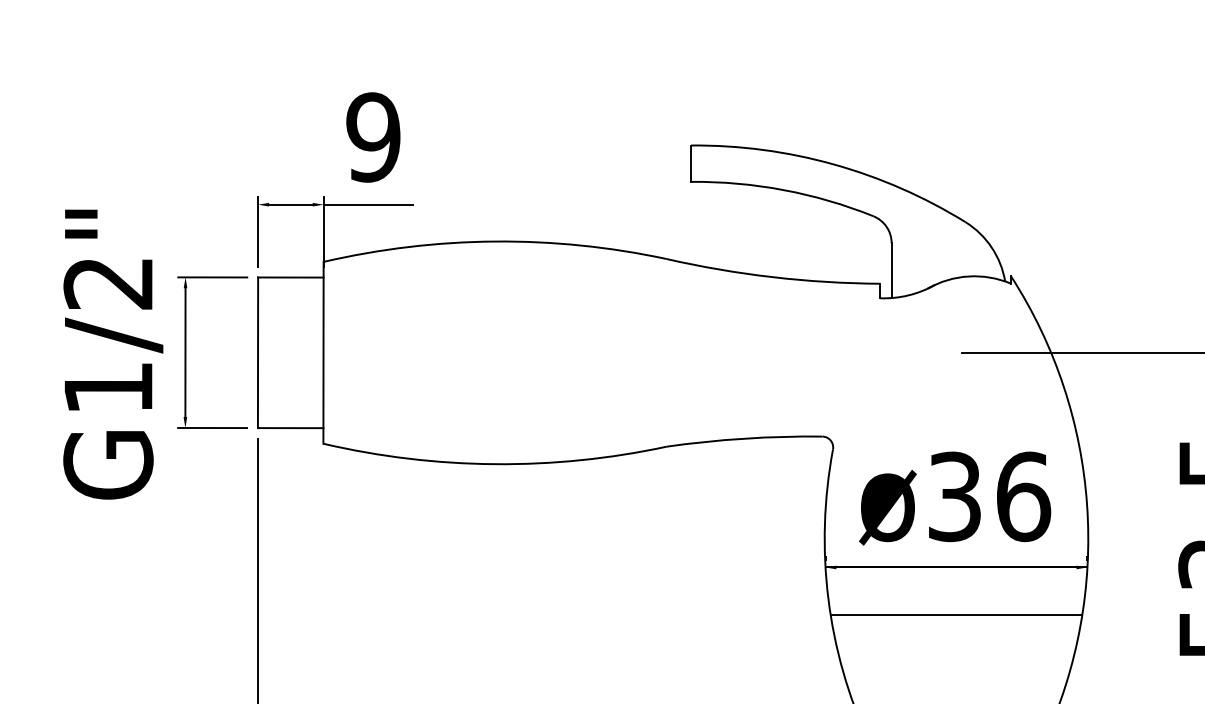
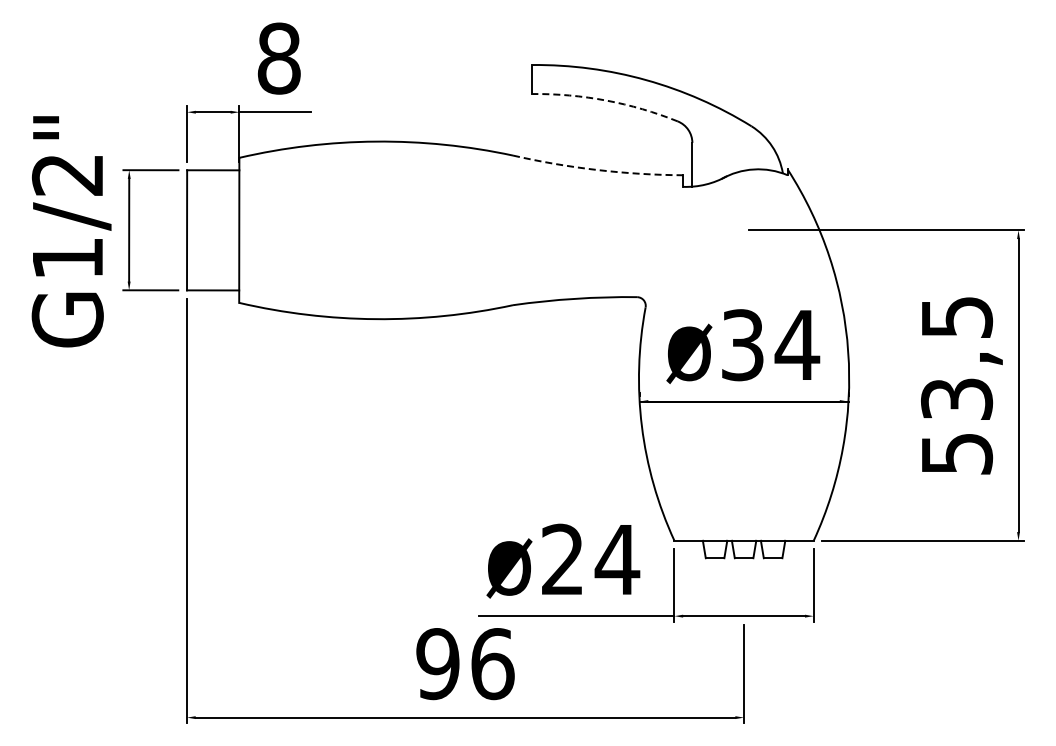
text: (372, 137) -> (278, 58), 9 -> 8
arc: (783, 189) -> (606, 100), solid -> dashed
arc: (772, 277) -> (597, 170), solid -> dashed
text: (1023, 497) -> (797, 345), ø36 -> ø34
line: (955, 615) -> (743, 439), removed

